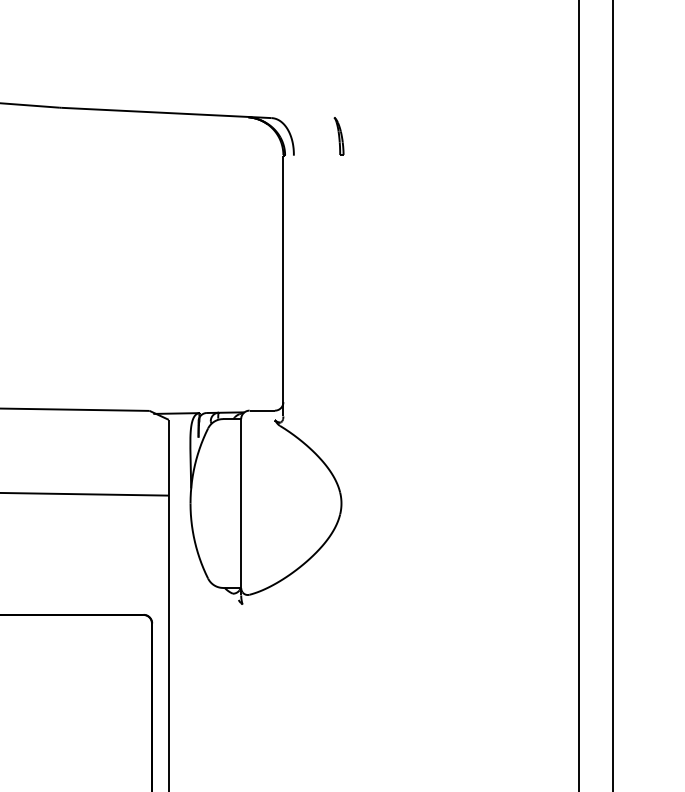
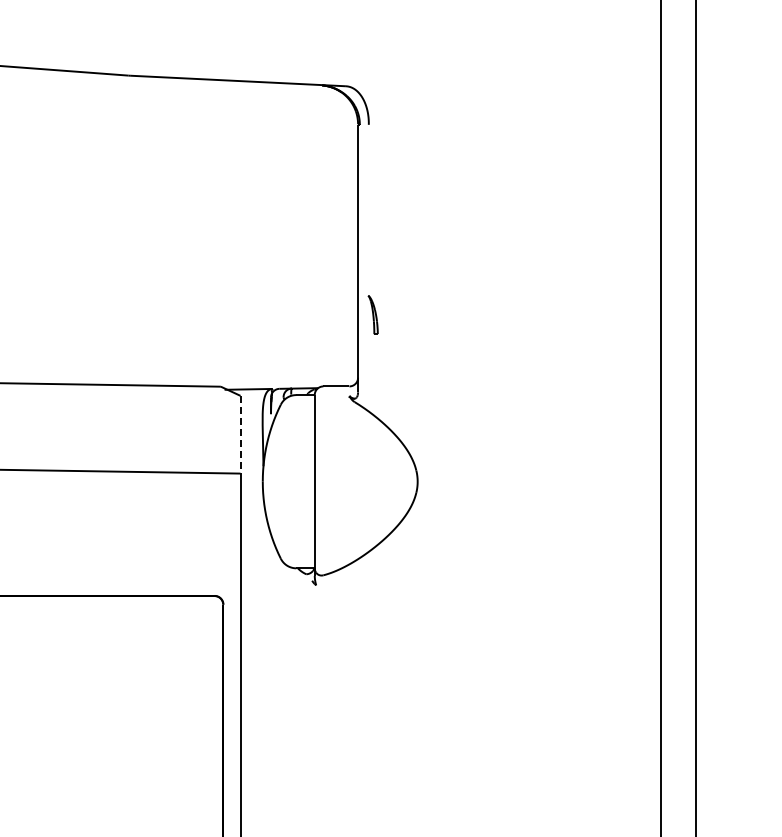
part: (338, 135) -> (372, 314), moved
line: (168, 457) -> (240, 434), solid -> dashed

